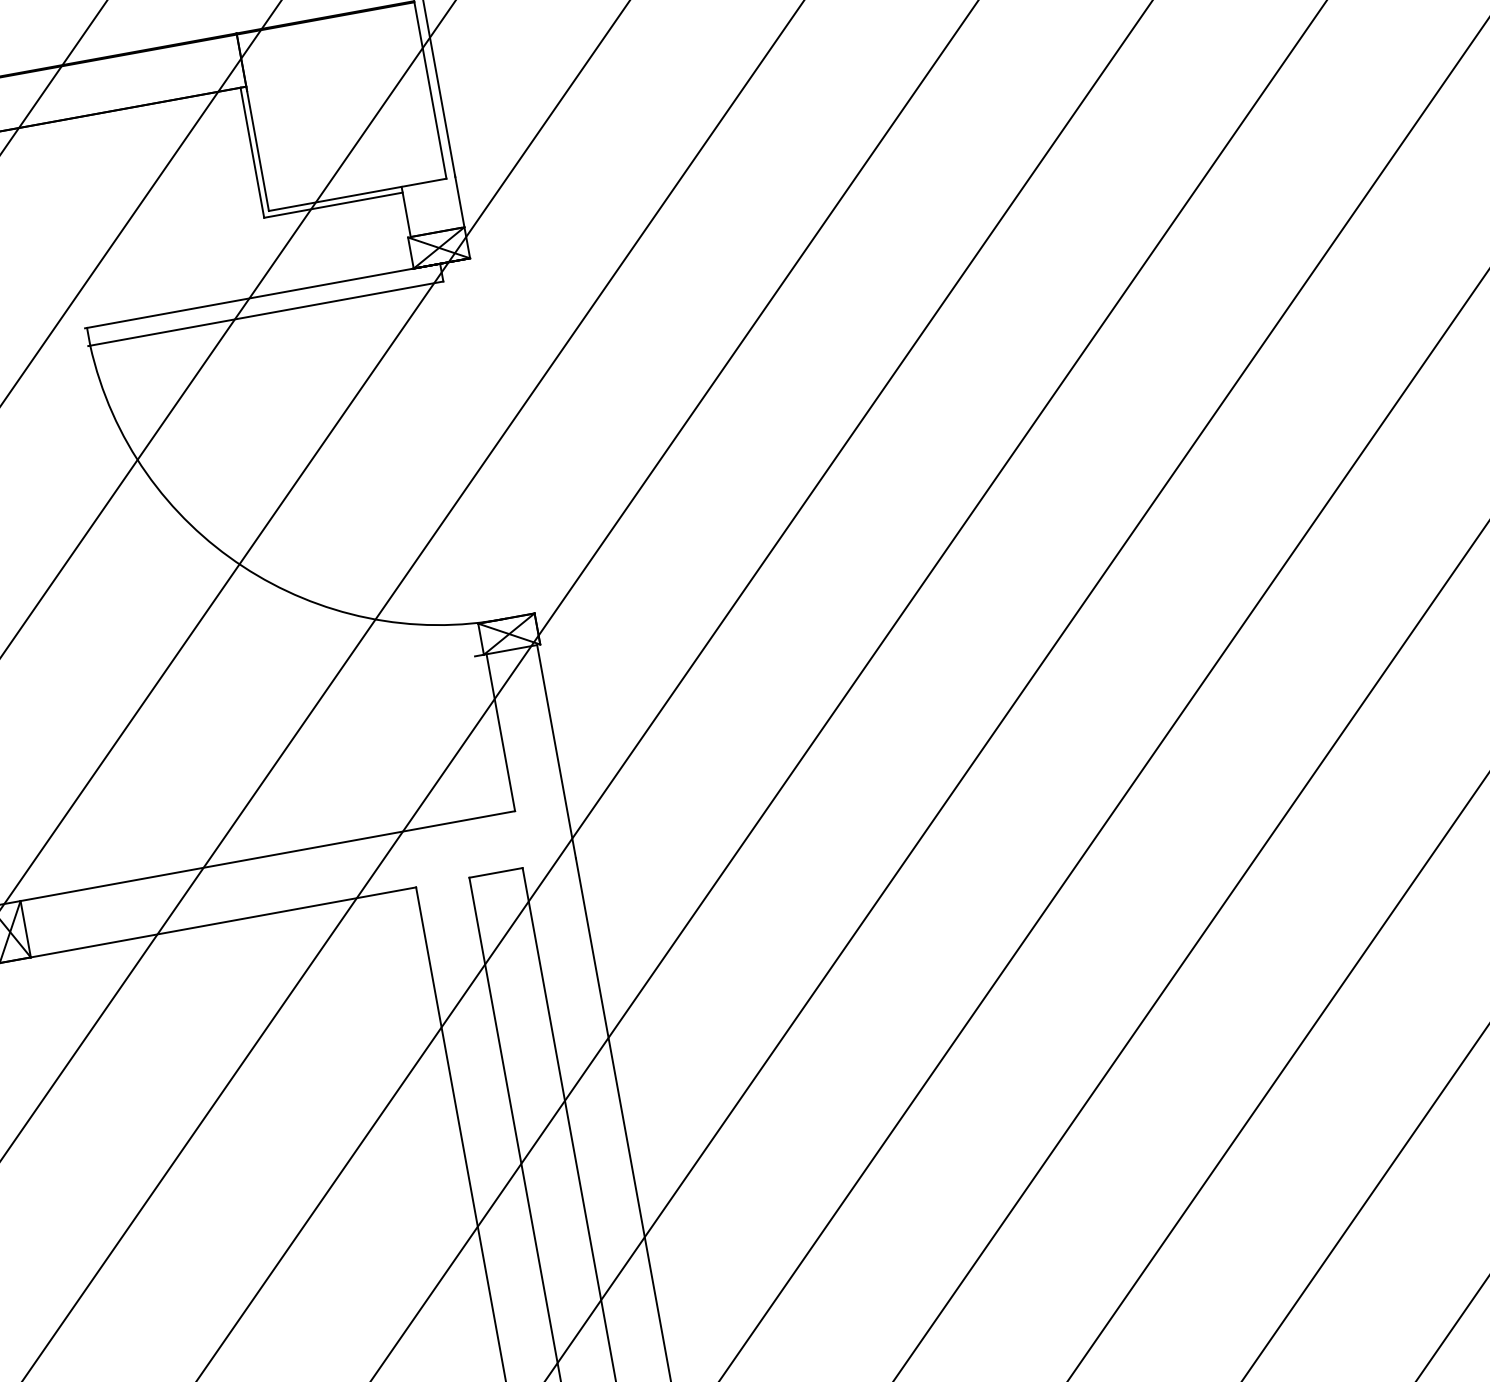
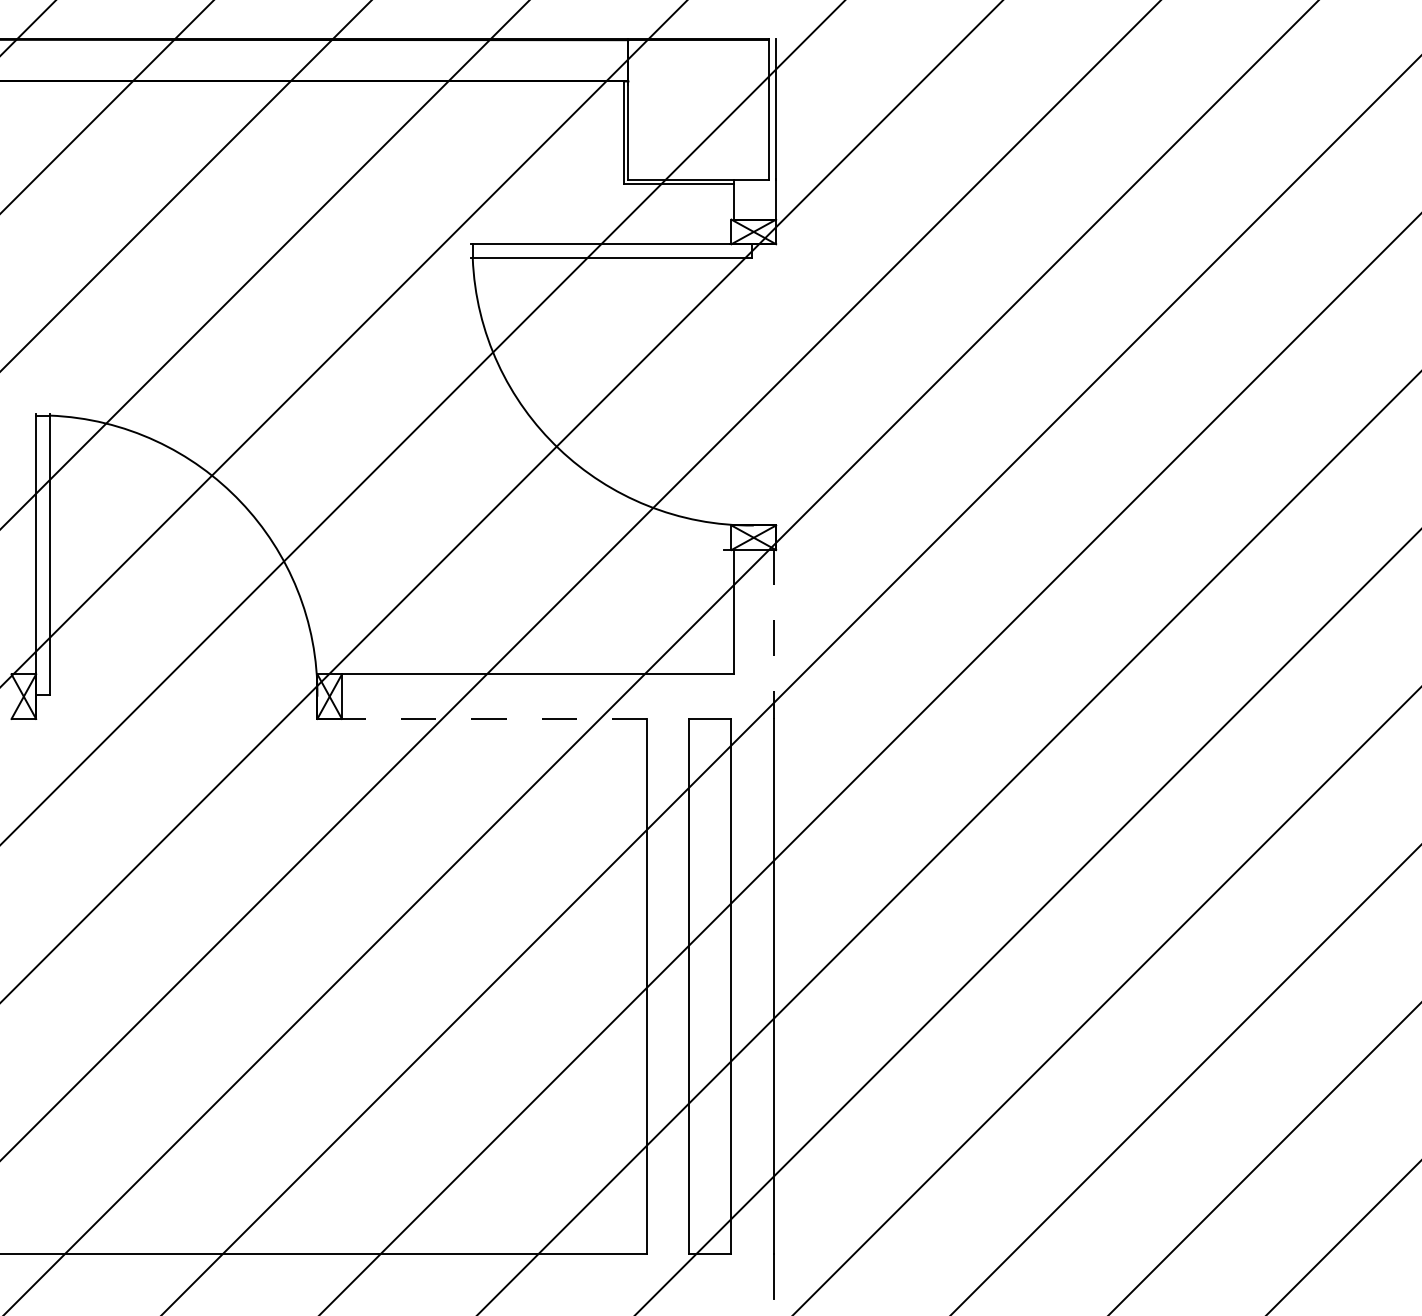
line: (556, 752) -> (773, 635), solid -> dashed
line: (223, 921) -> (494, 718), solid -> dashed

